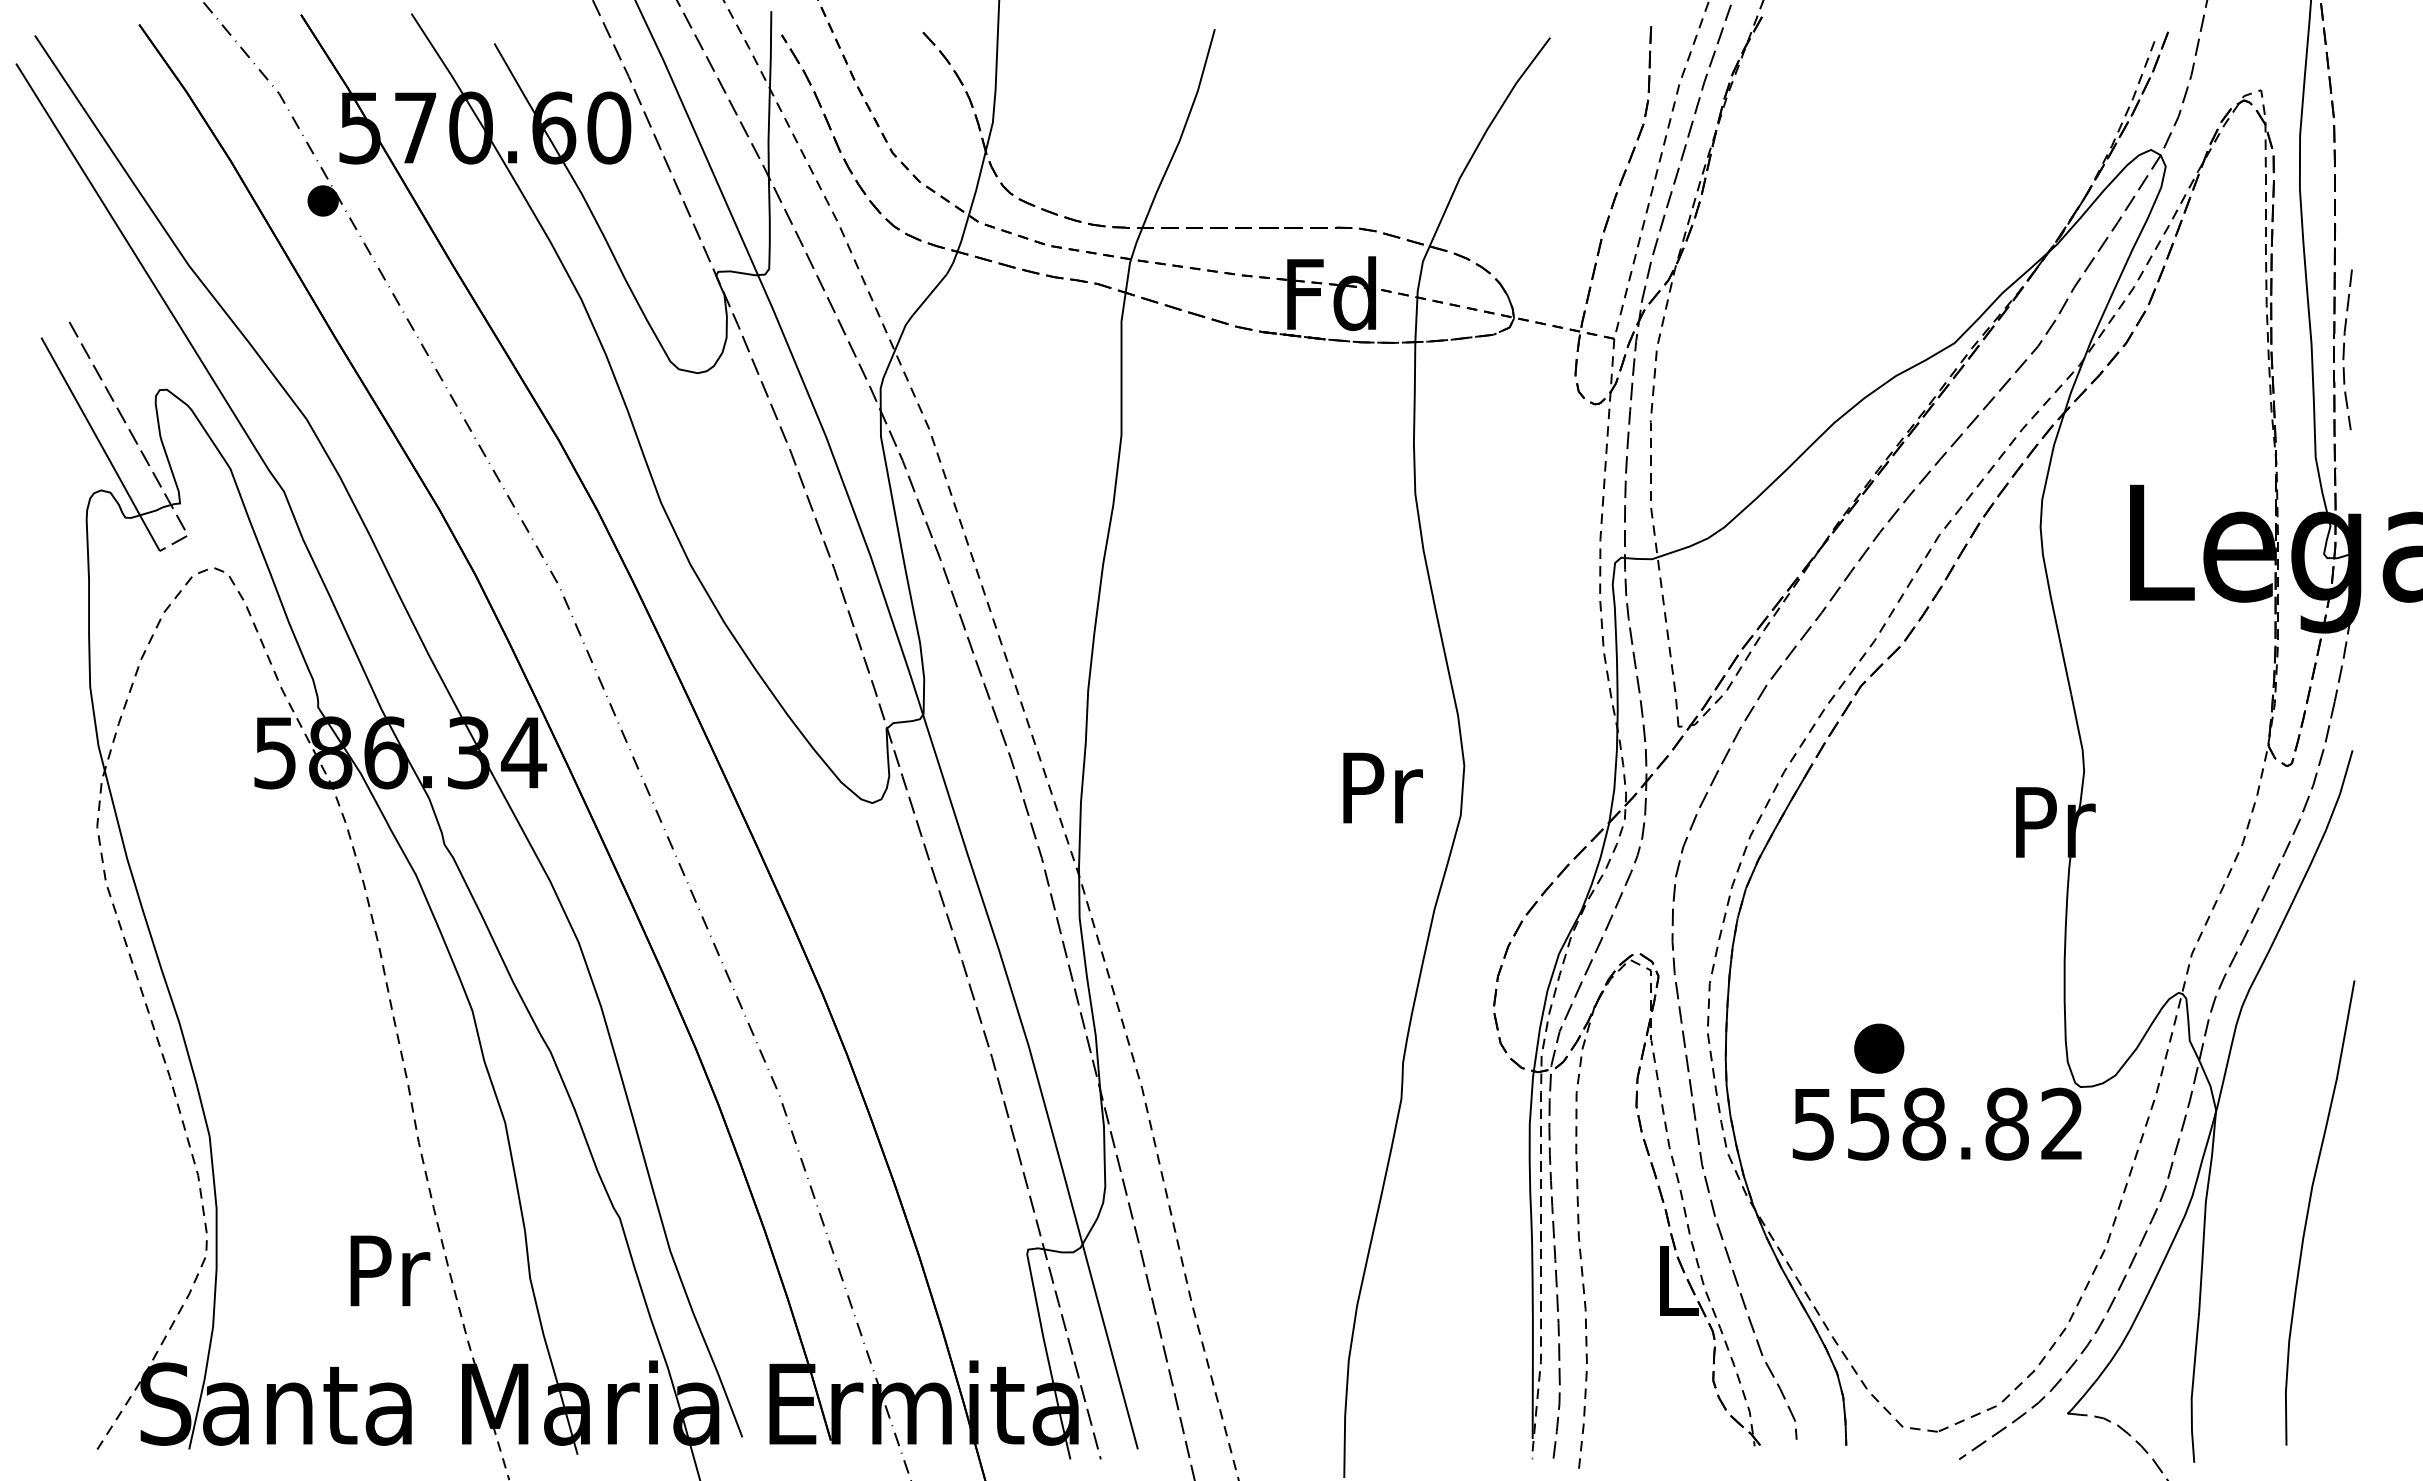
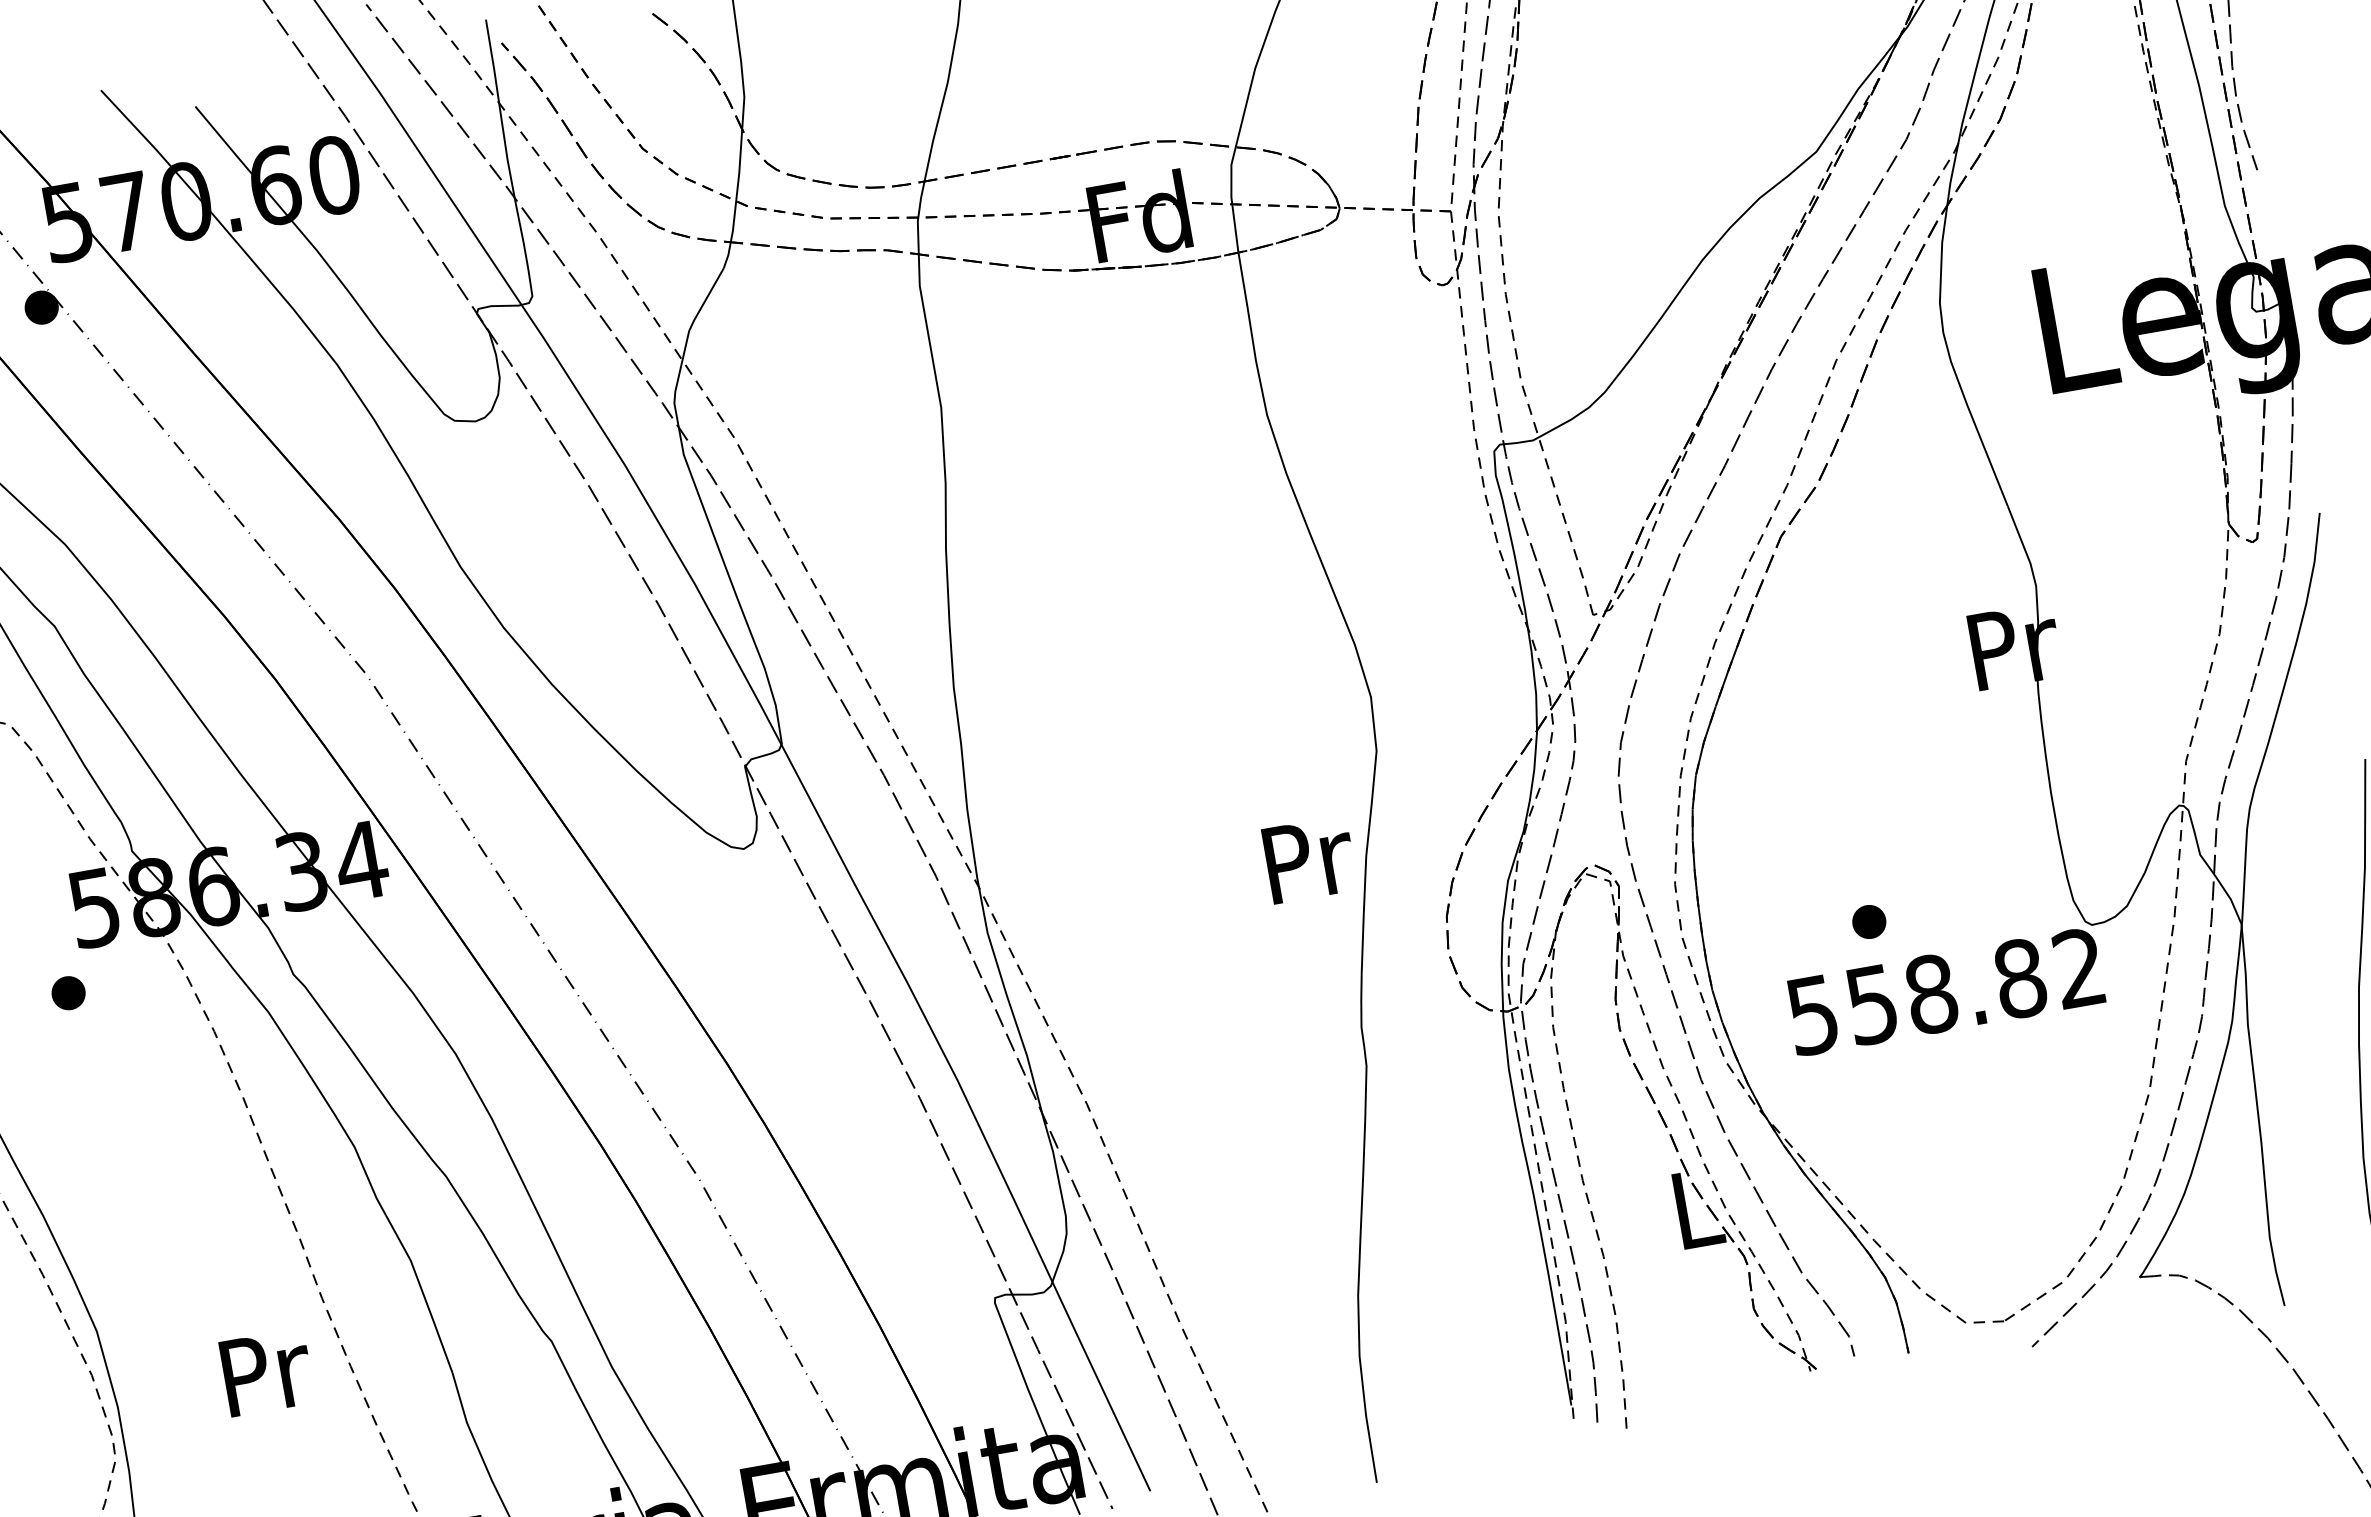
text: (1382, 787) -> (1309, 859), moved
part: (237, 825) -> (67, 992), added
part: (1879, 1048) -> (1869, 921), size x0.62
text: (390, 1270) -> (267, 1372), moved

